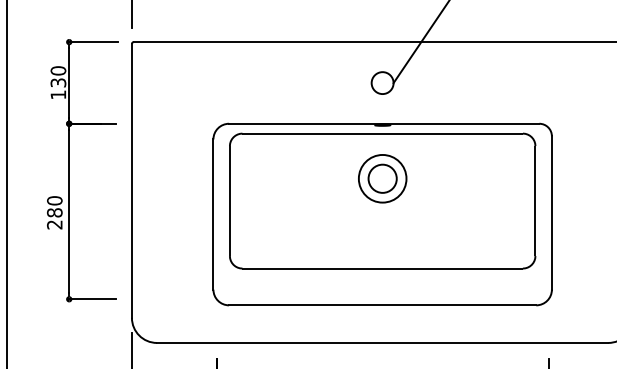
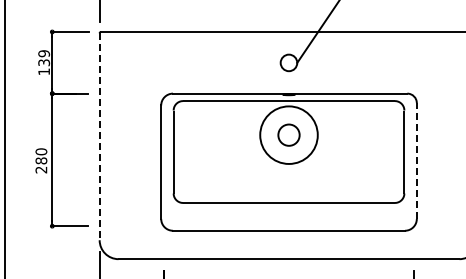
text: (57, 70) -> (43, 53), 130 -> 139
circle: (383, 179) -> (289, 135), size x1.6
line: (131, 181) -> (99, 137), solid -> dashed
line: (551, 213) -> (416, 161), solid -> dashed

